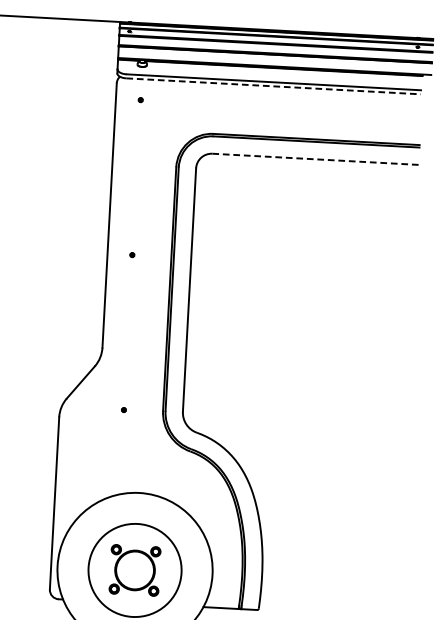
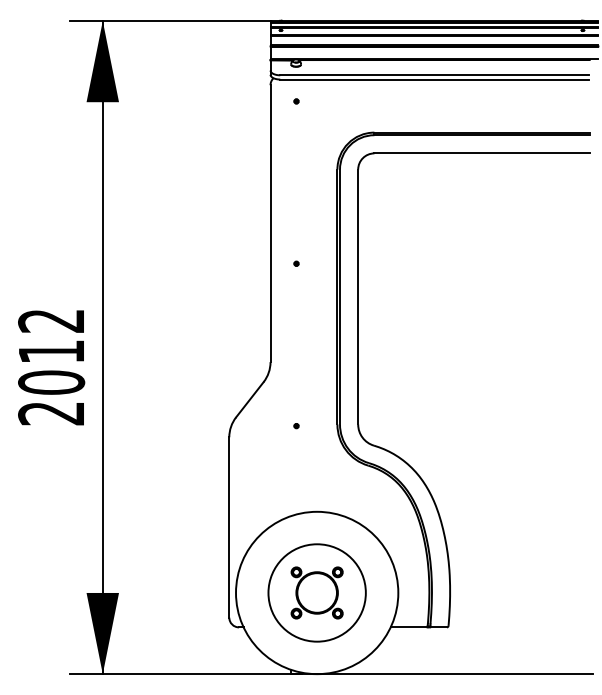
line: (273, 86) -> (434, 79), dashed -> solid
line: (315, 159) -> (482, 153), dashed -> solid

